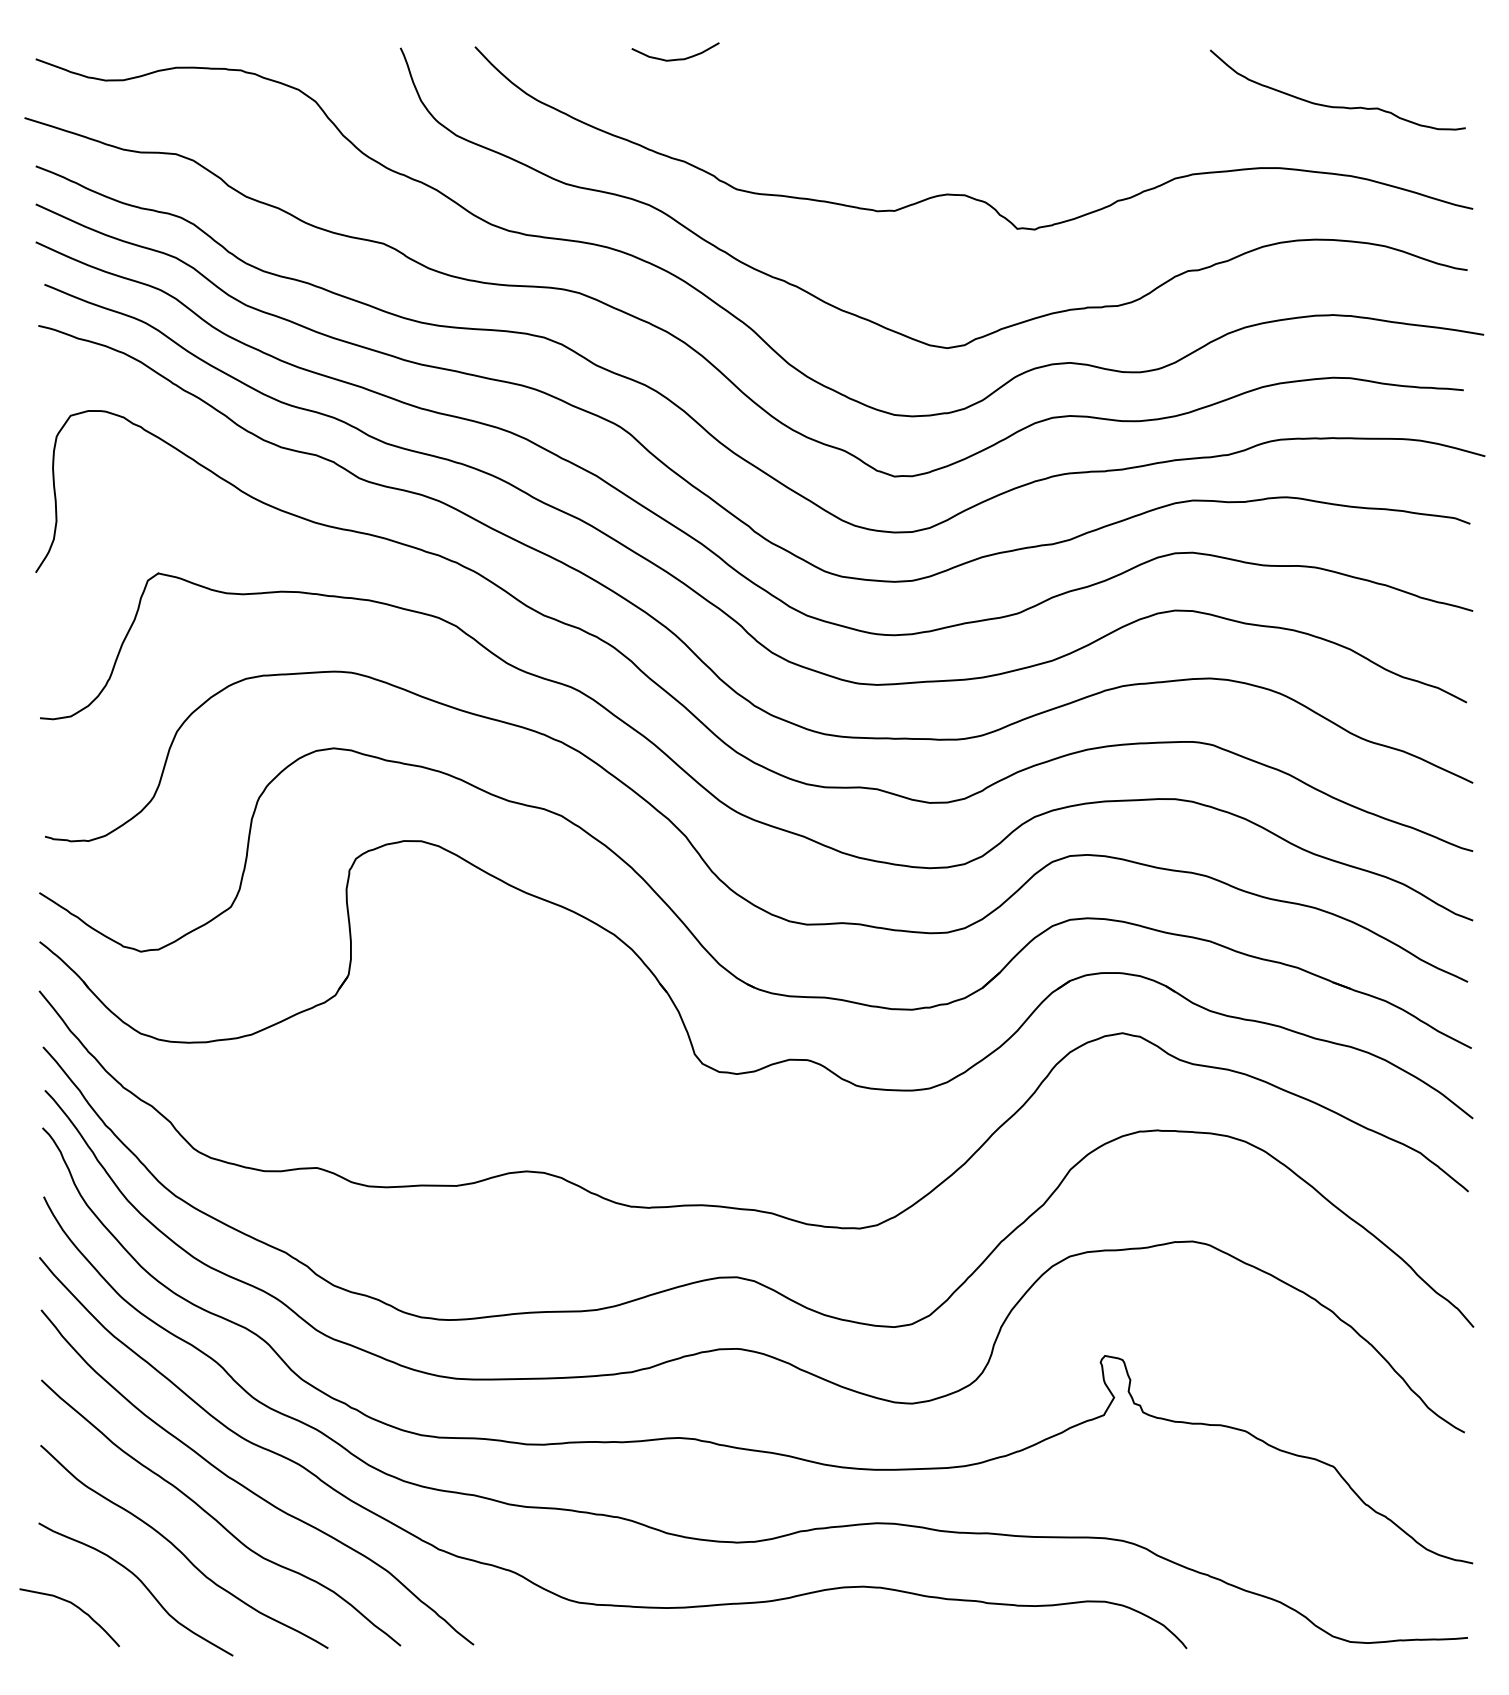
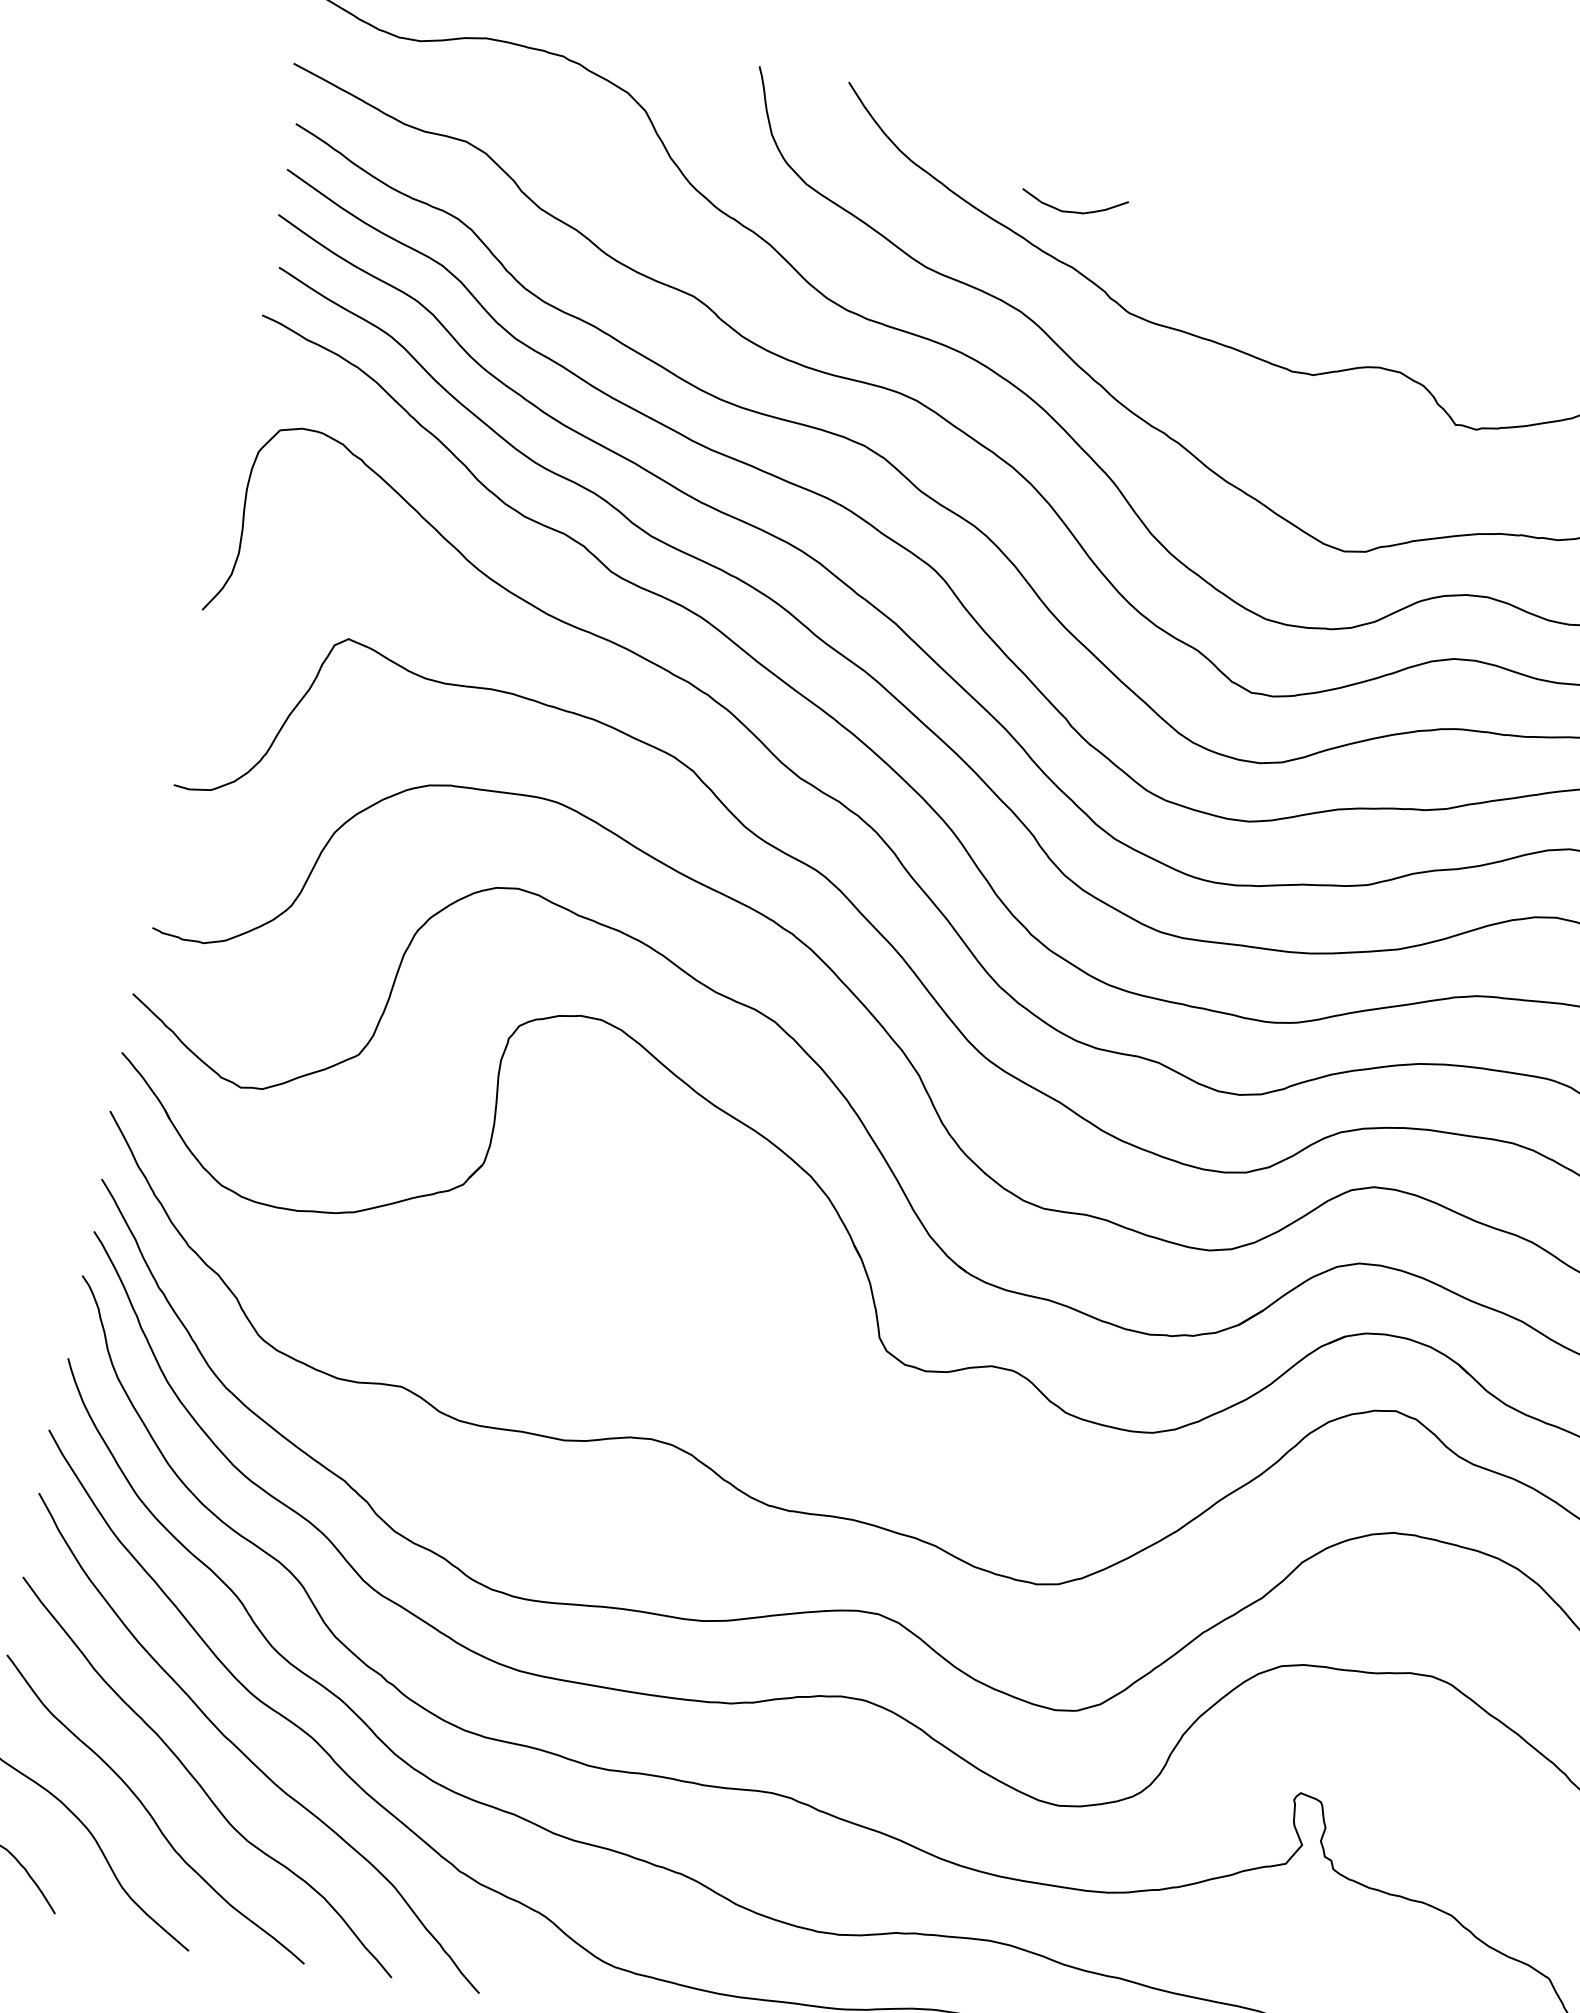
curve: (676, 58) -> (1073, 210), moved

